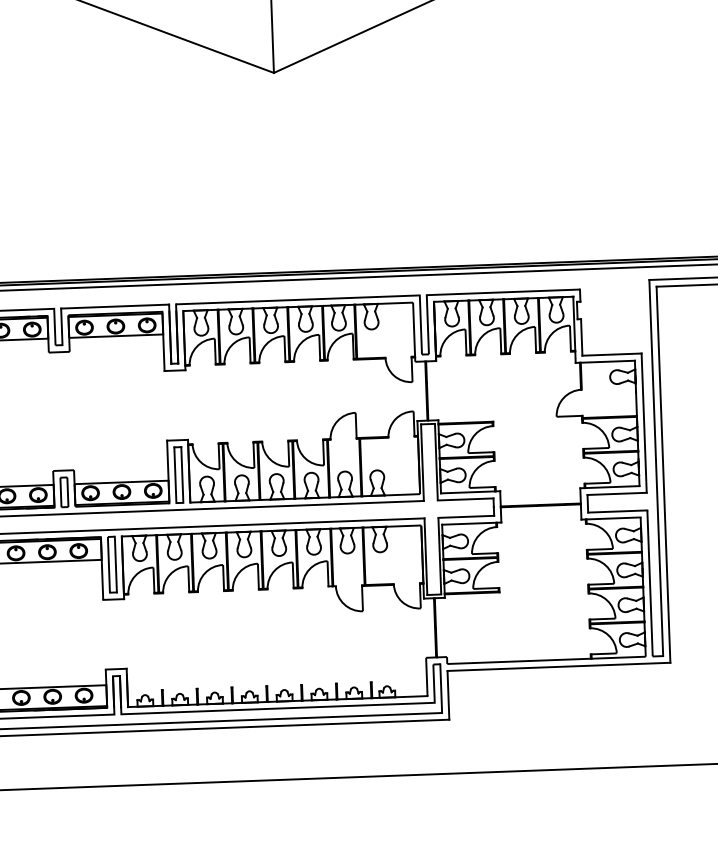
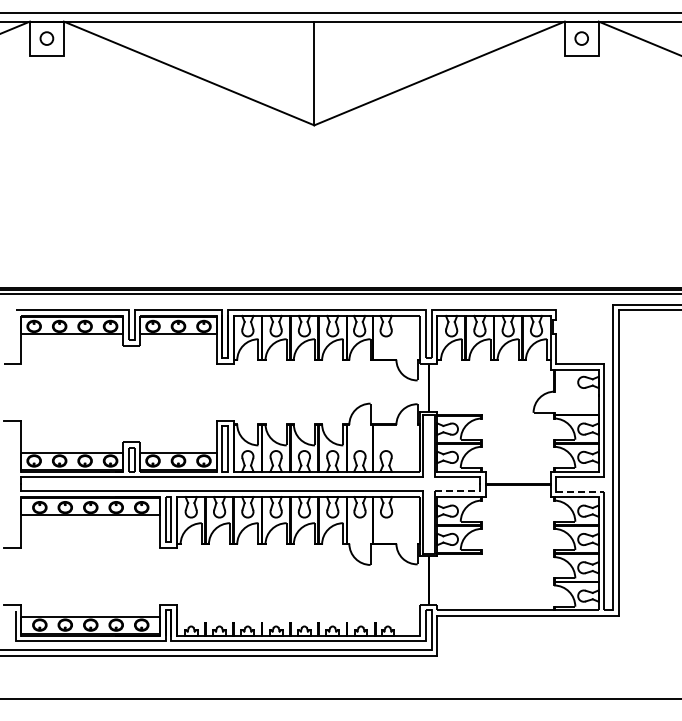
line: (617, 511) -> (580, 491), solid -> dashed
line: (466, 517) -> (457, 491), solid -> dashed

